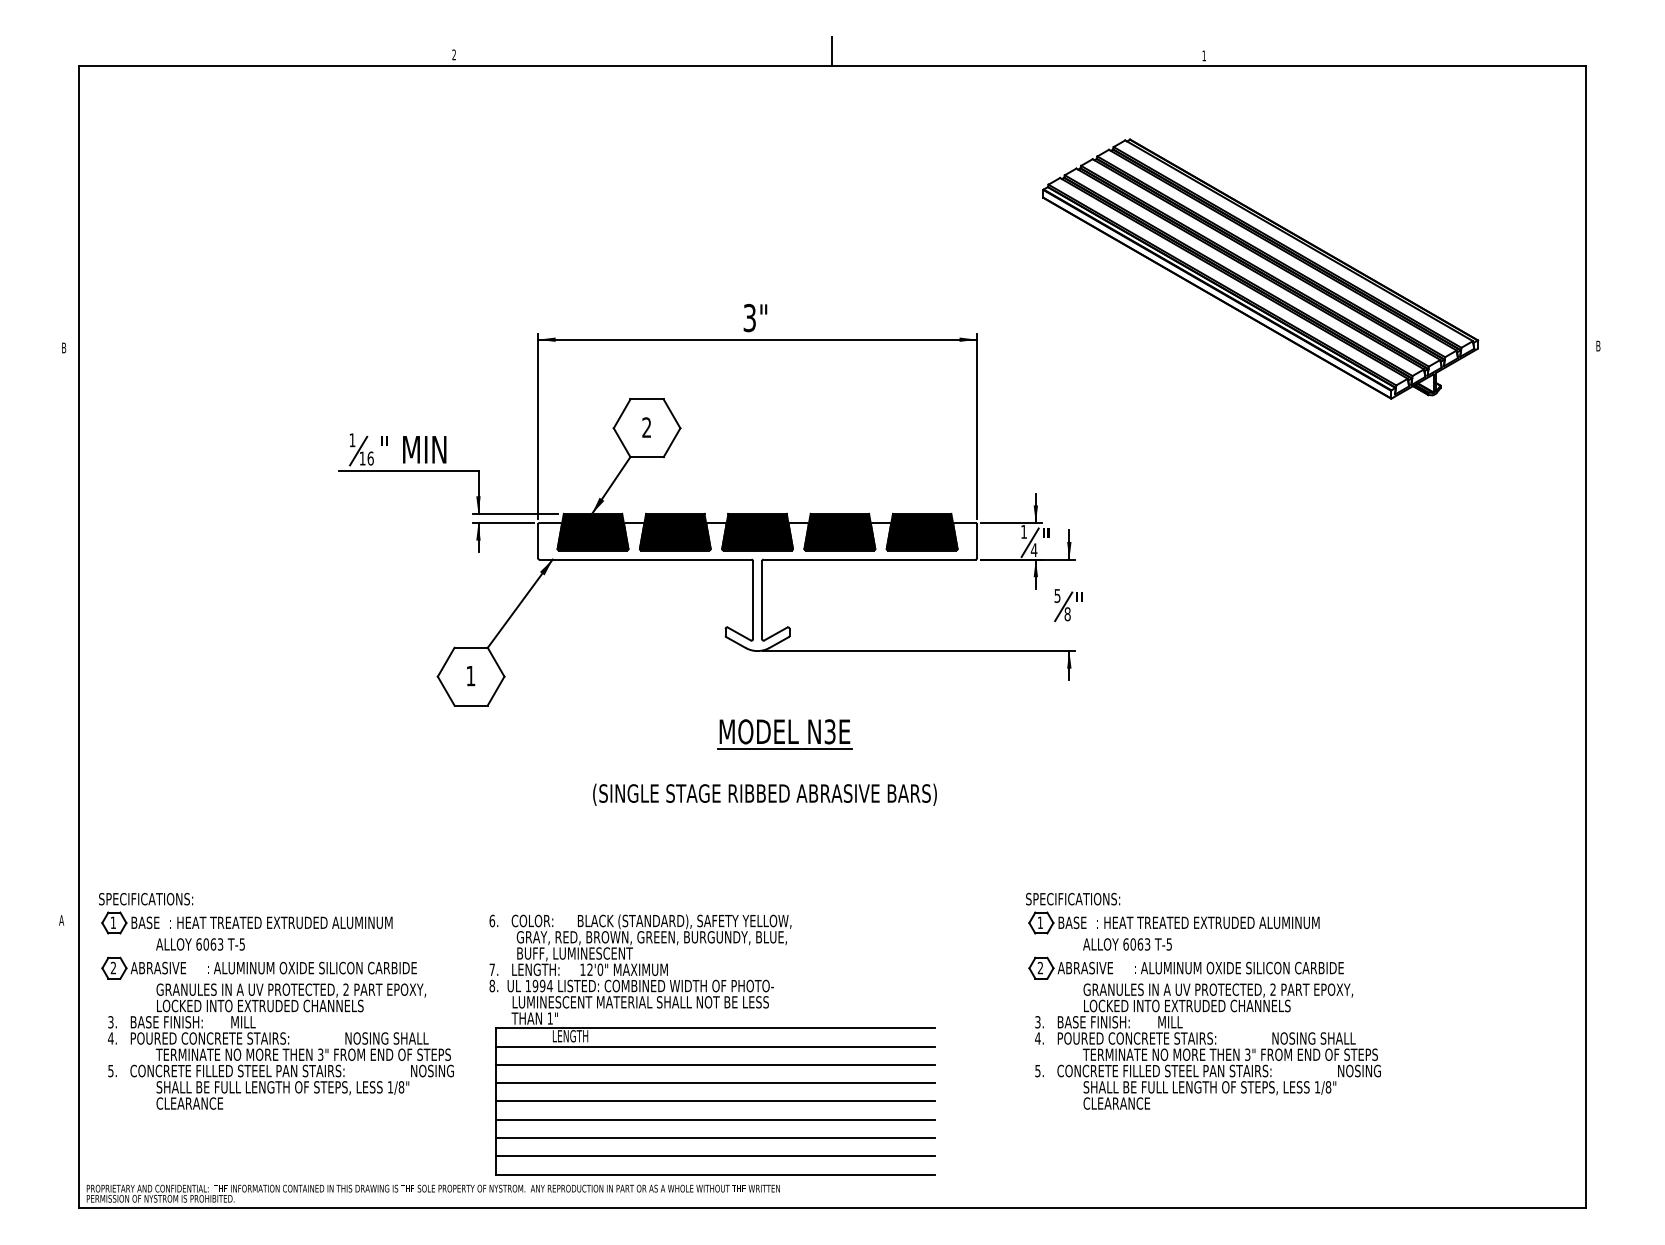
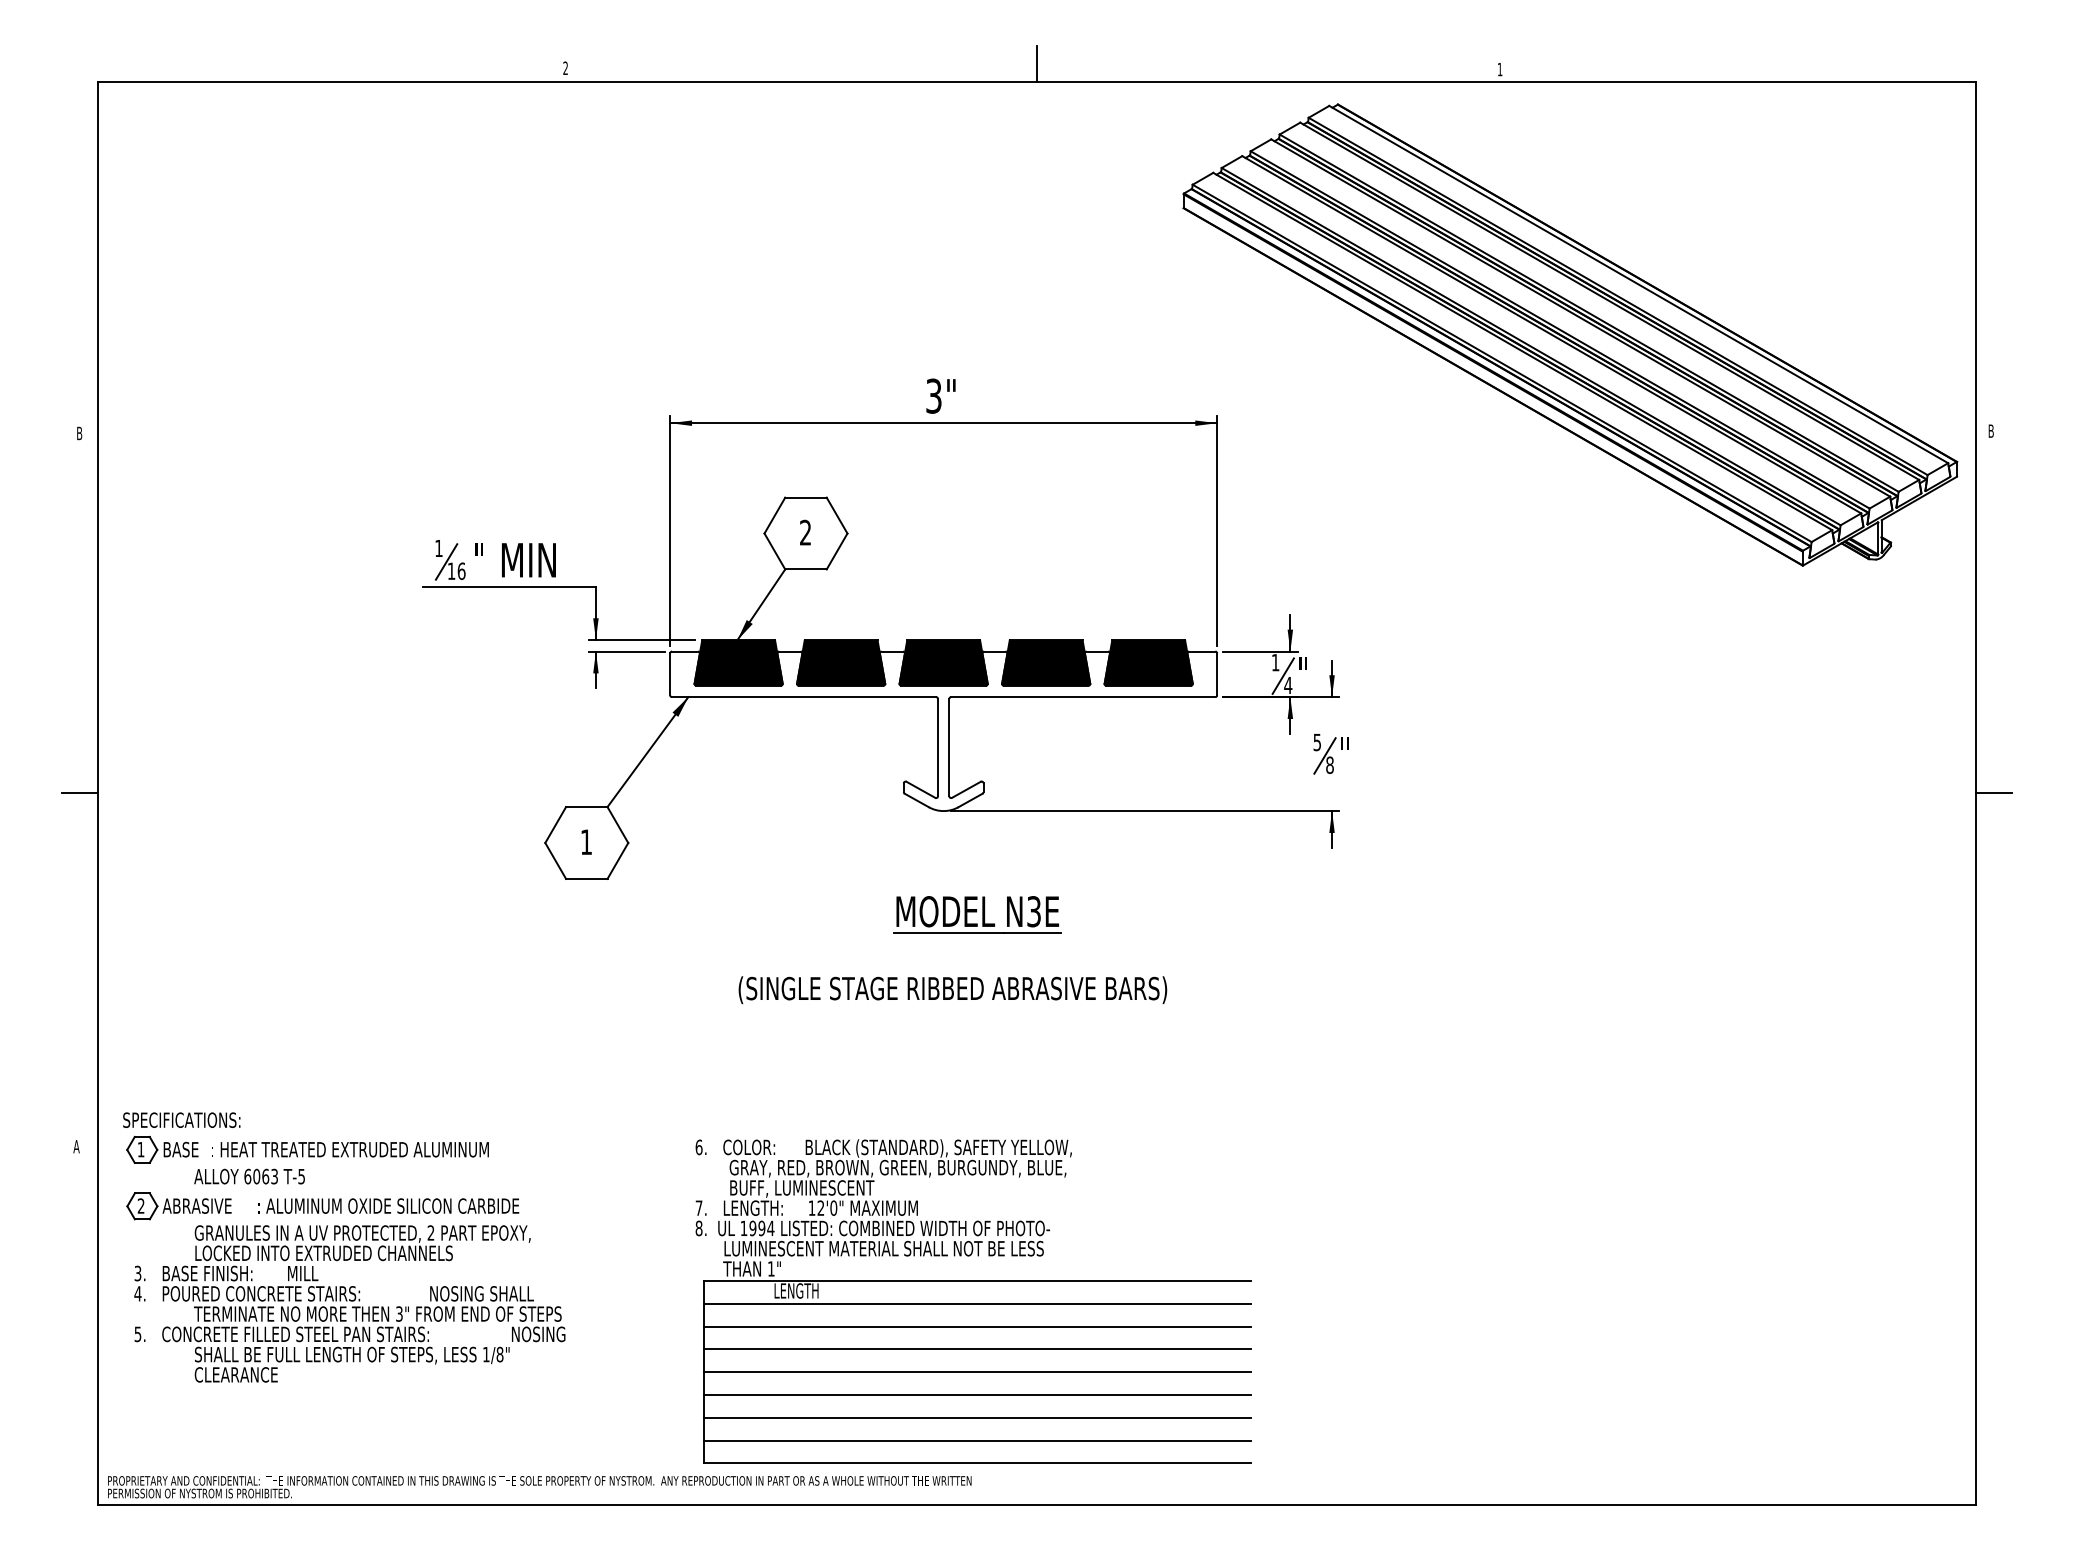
part: (1260, 269) -> (1570, 335), size x1.43
line: (63, 636) -> (78, 792), added
line: (1600, 636) -> (1993, 792), added
part: (1203, 1001) -> (1499, 1247), removed
part: (712, 1044) -> (973, 1301), moved

